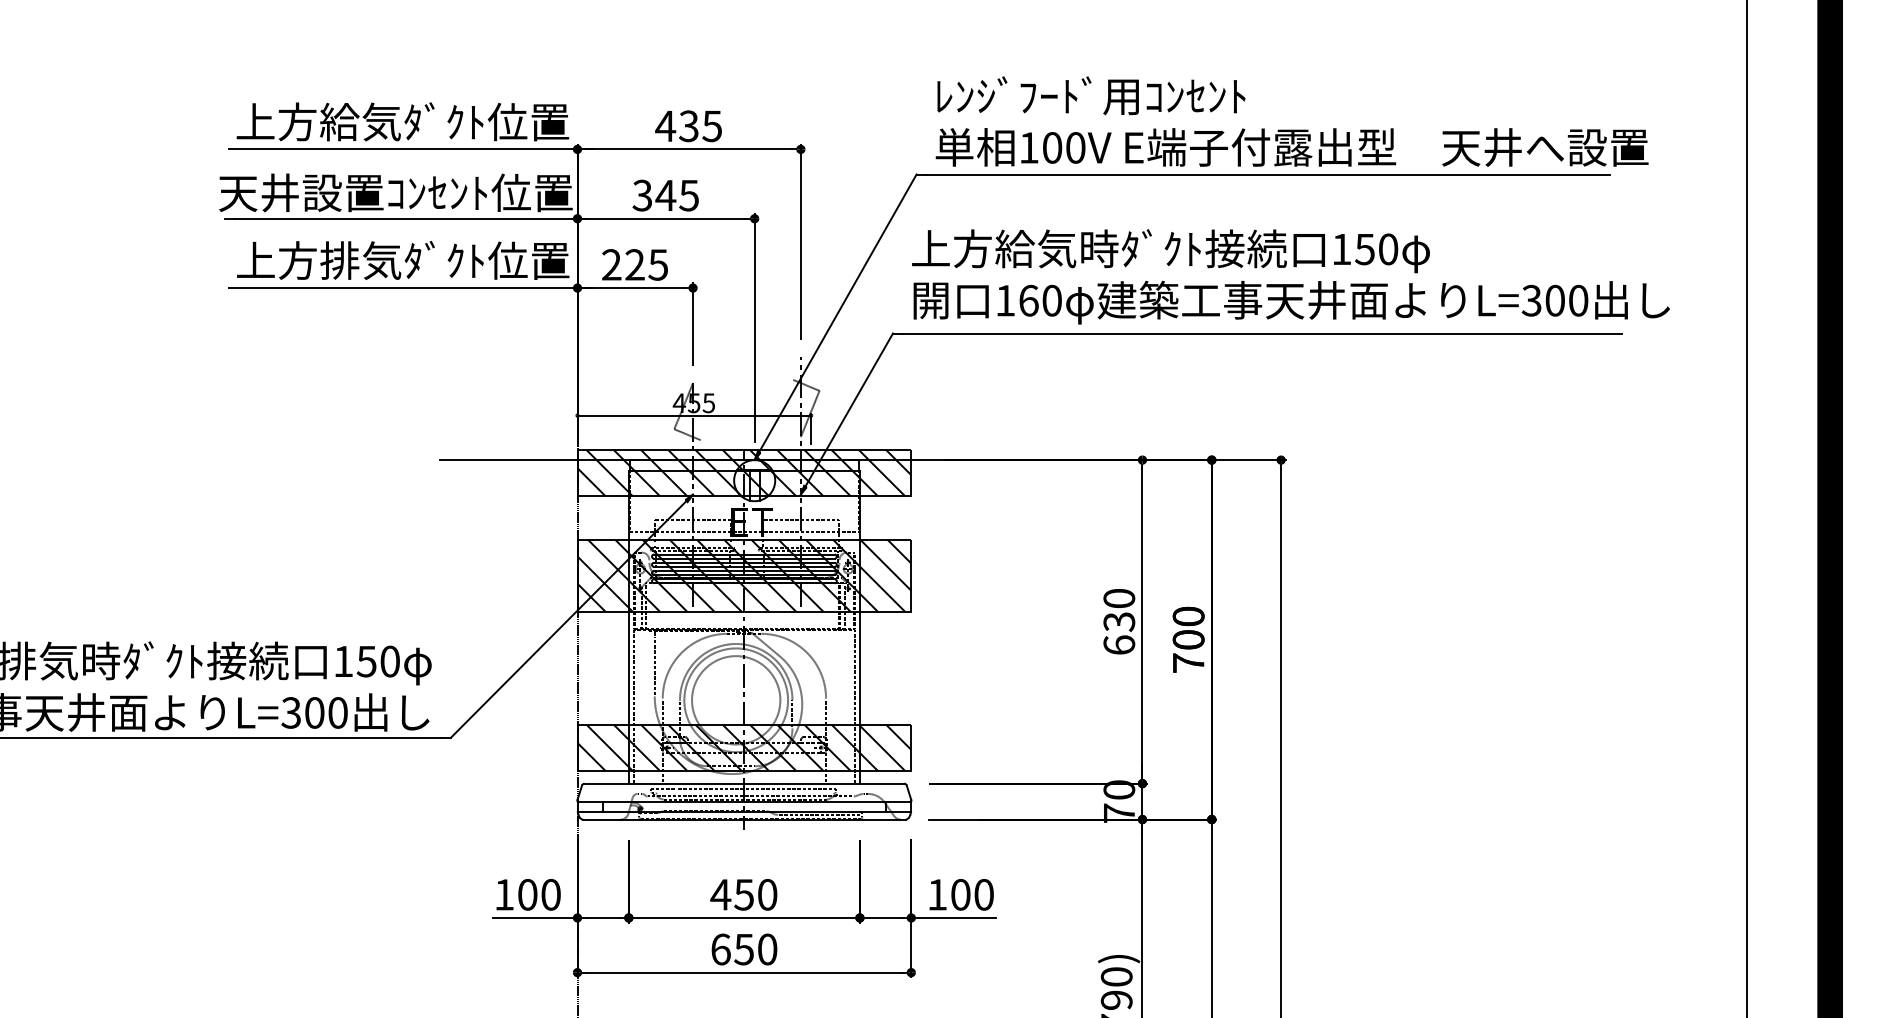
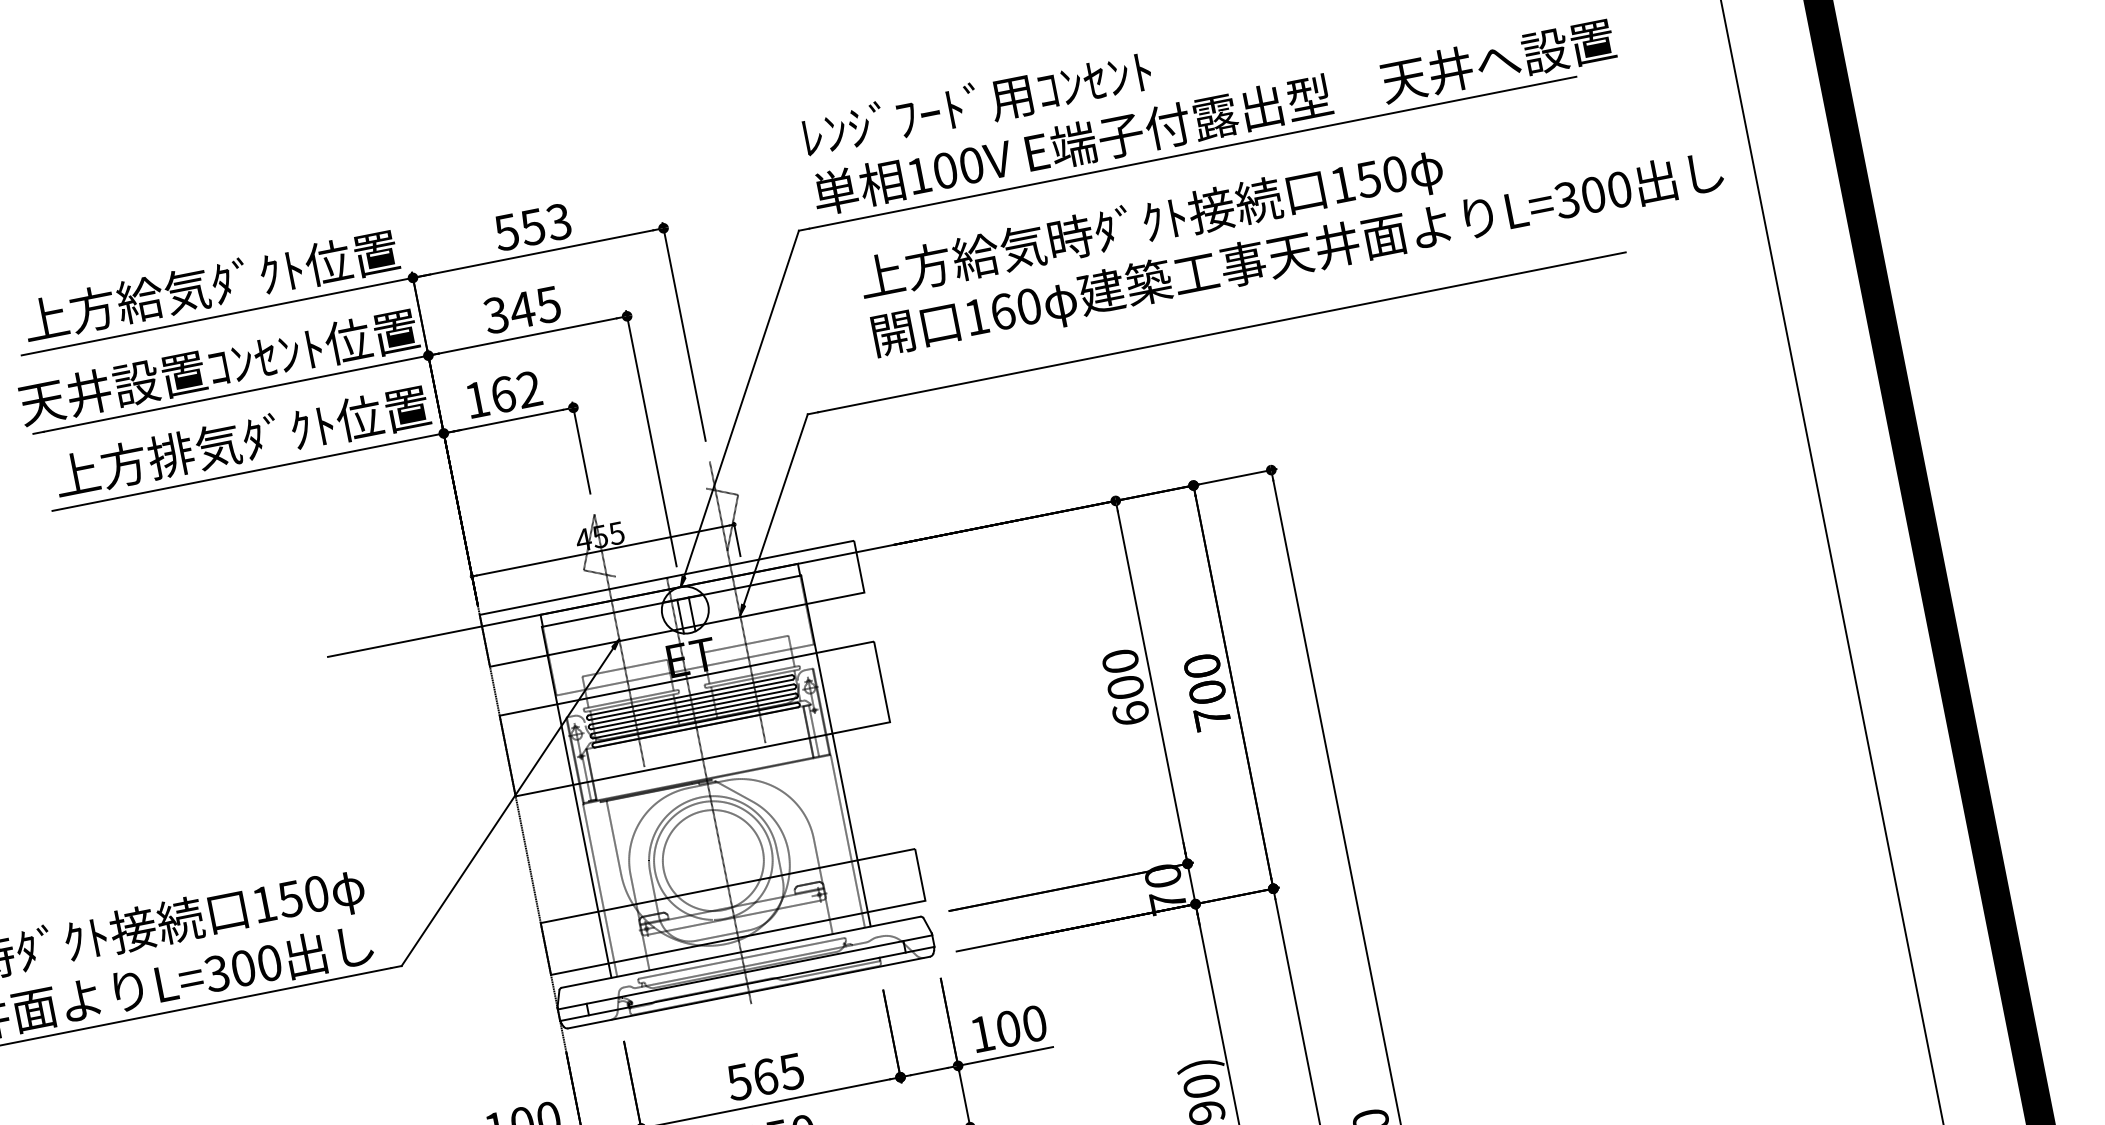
text: (688, 126) -> (532, 227), 435 -> 553
text: (635, 264) -> (503, 394), 225 -> 162
text: (1290, 276) -> (1291, 226), moved
hatch: (744, 472) -> (672, 603), removed
hatch: (744, 575) -> (694, 718), removed
text: (1119, 621) -> (1125, 687), 630 -> 600
hatch: (744, 747) -> (733, 911), removed
text: (743, 894) -> (764, 1076), 450 -> 565

